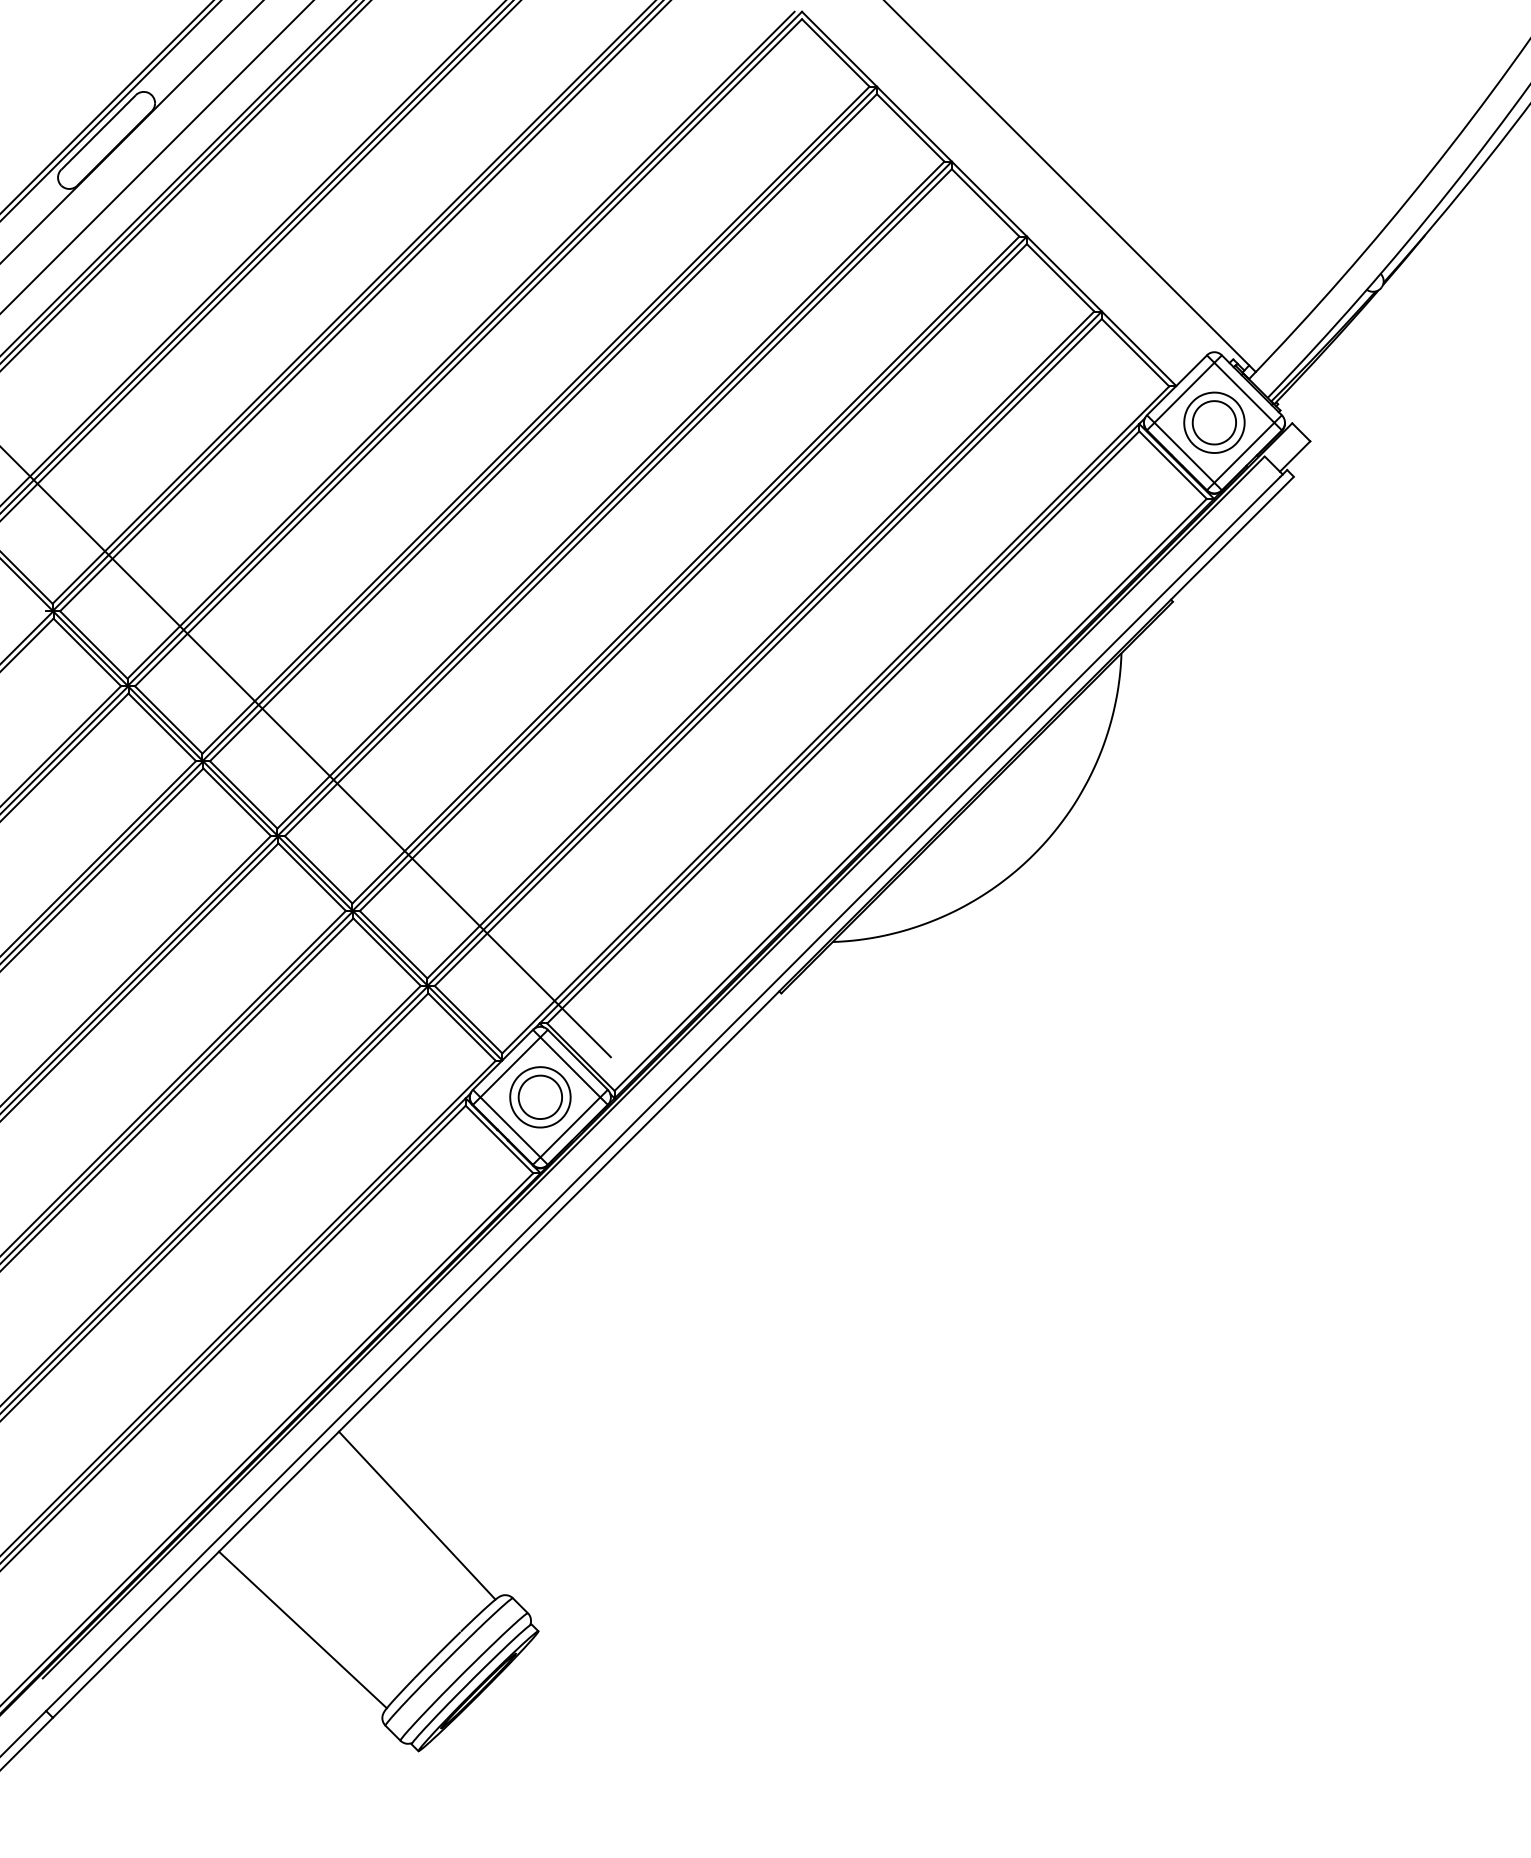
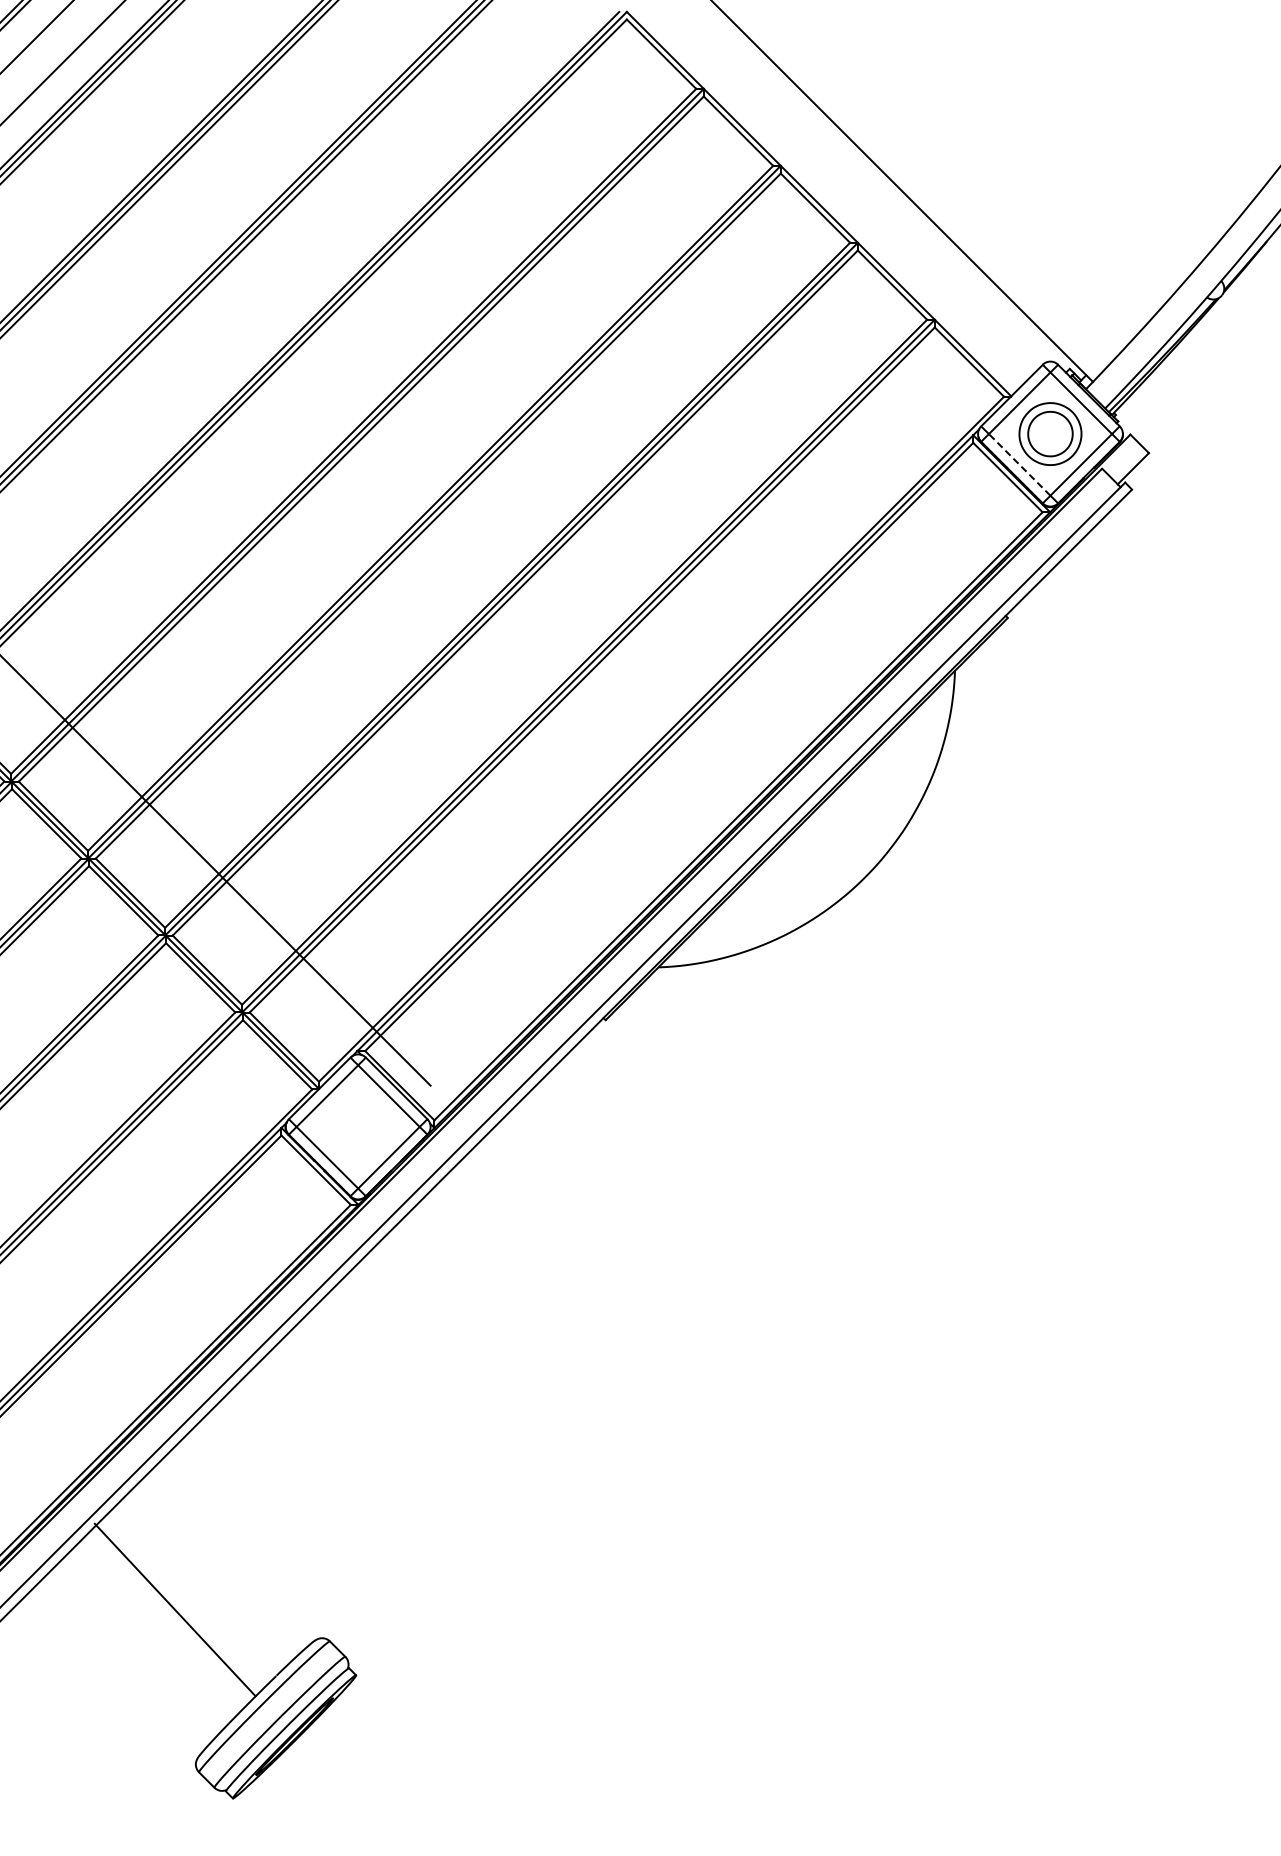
line: (1184, 452) -> (1019, 464), solid -> dashed
part: (540, 1097) -> (358, 1127), removed
line: (416, 1515) -> (174, 1609), moved
line: (302, 1629) -> (113, 1673), removed

